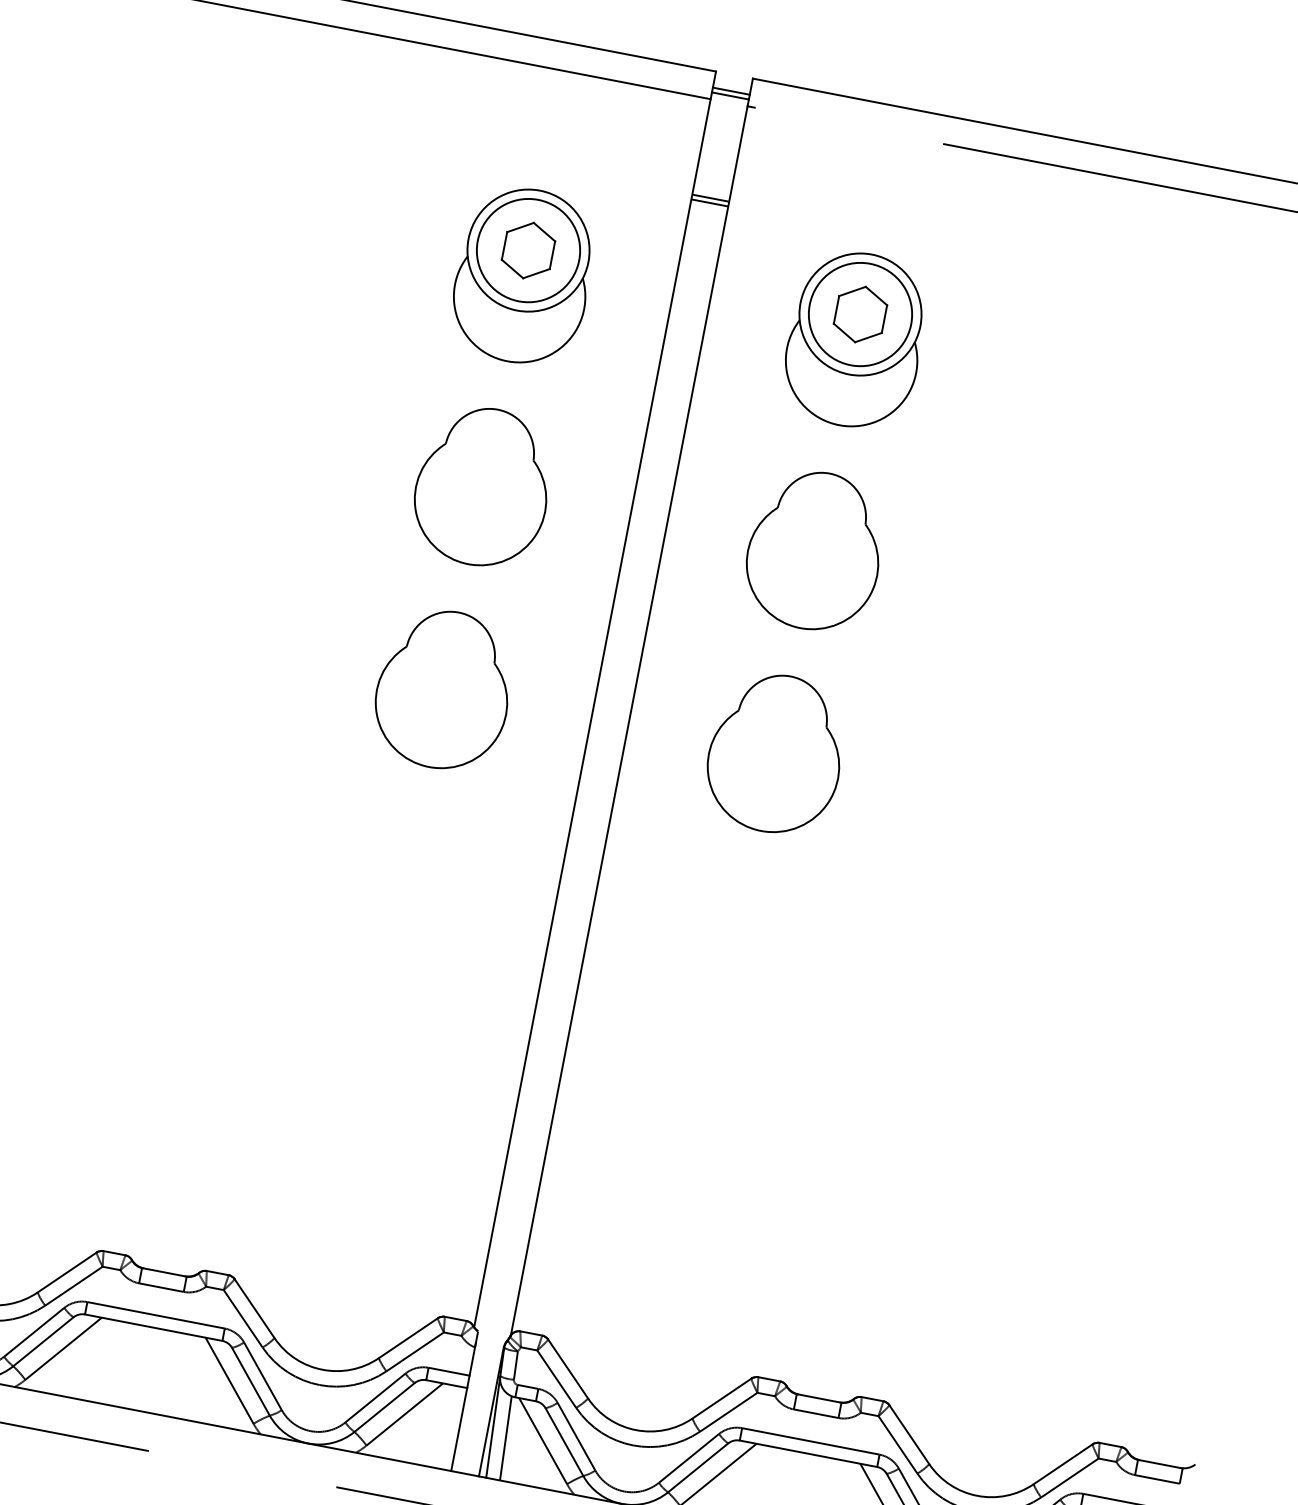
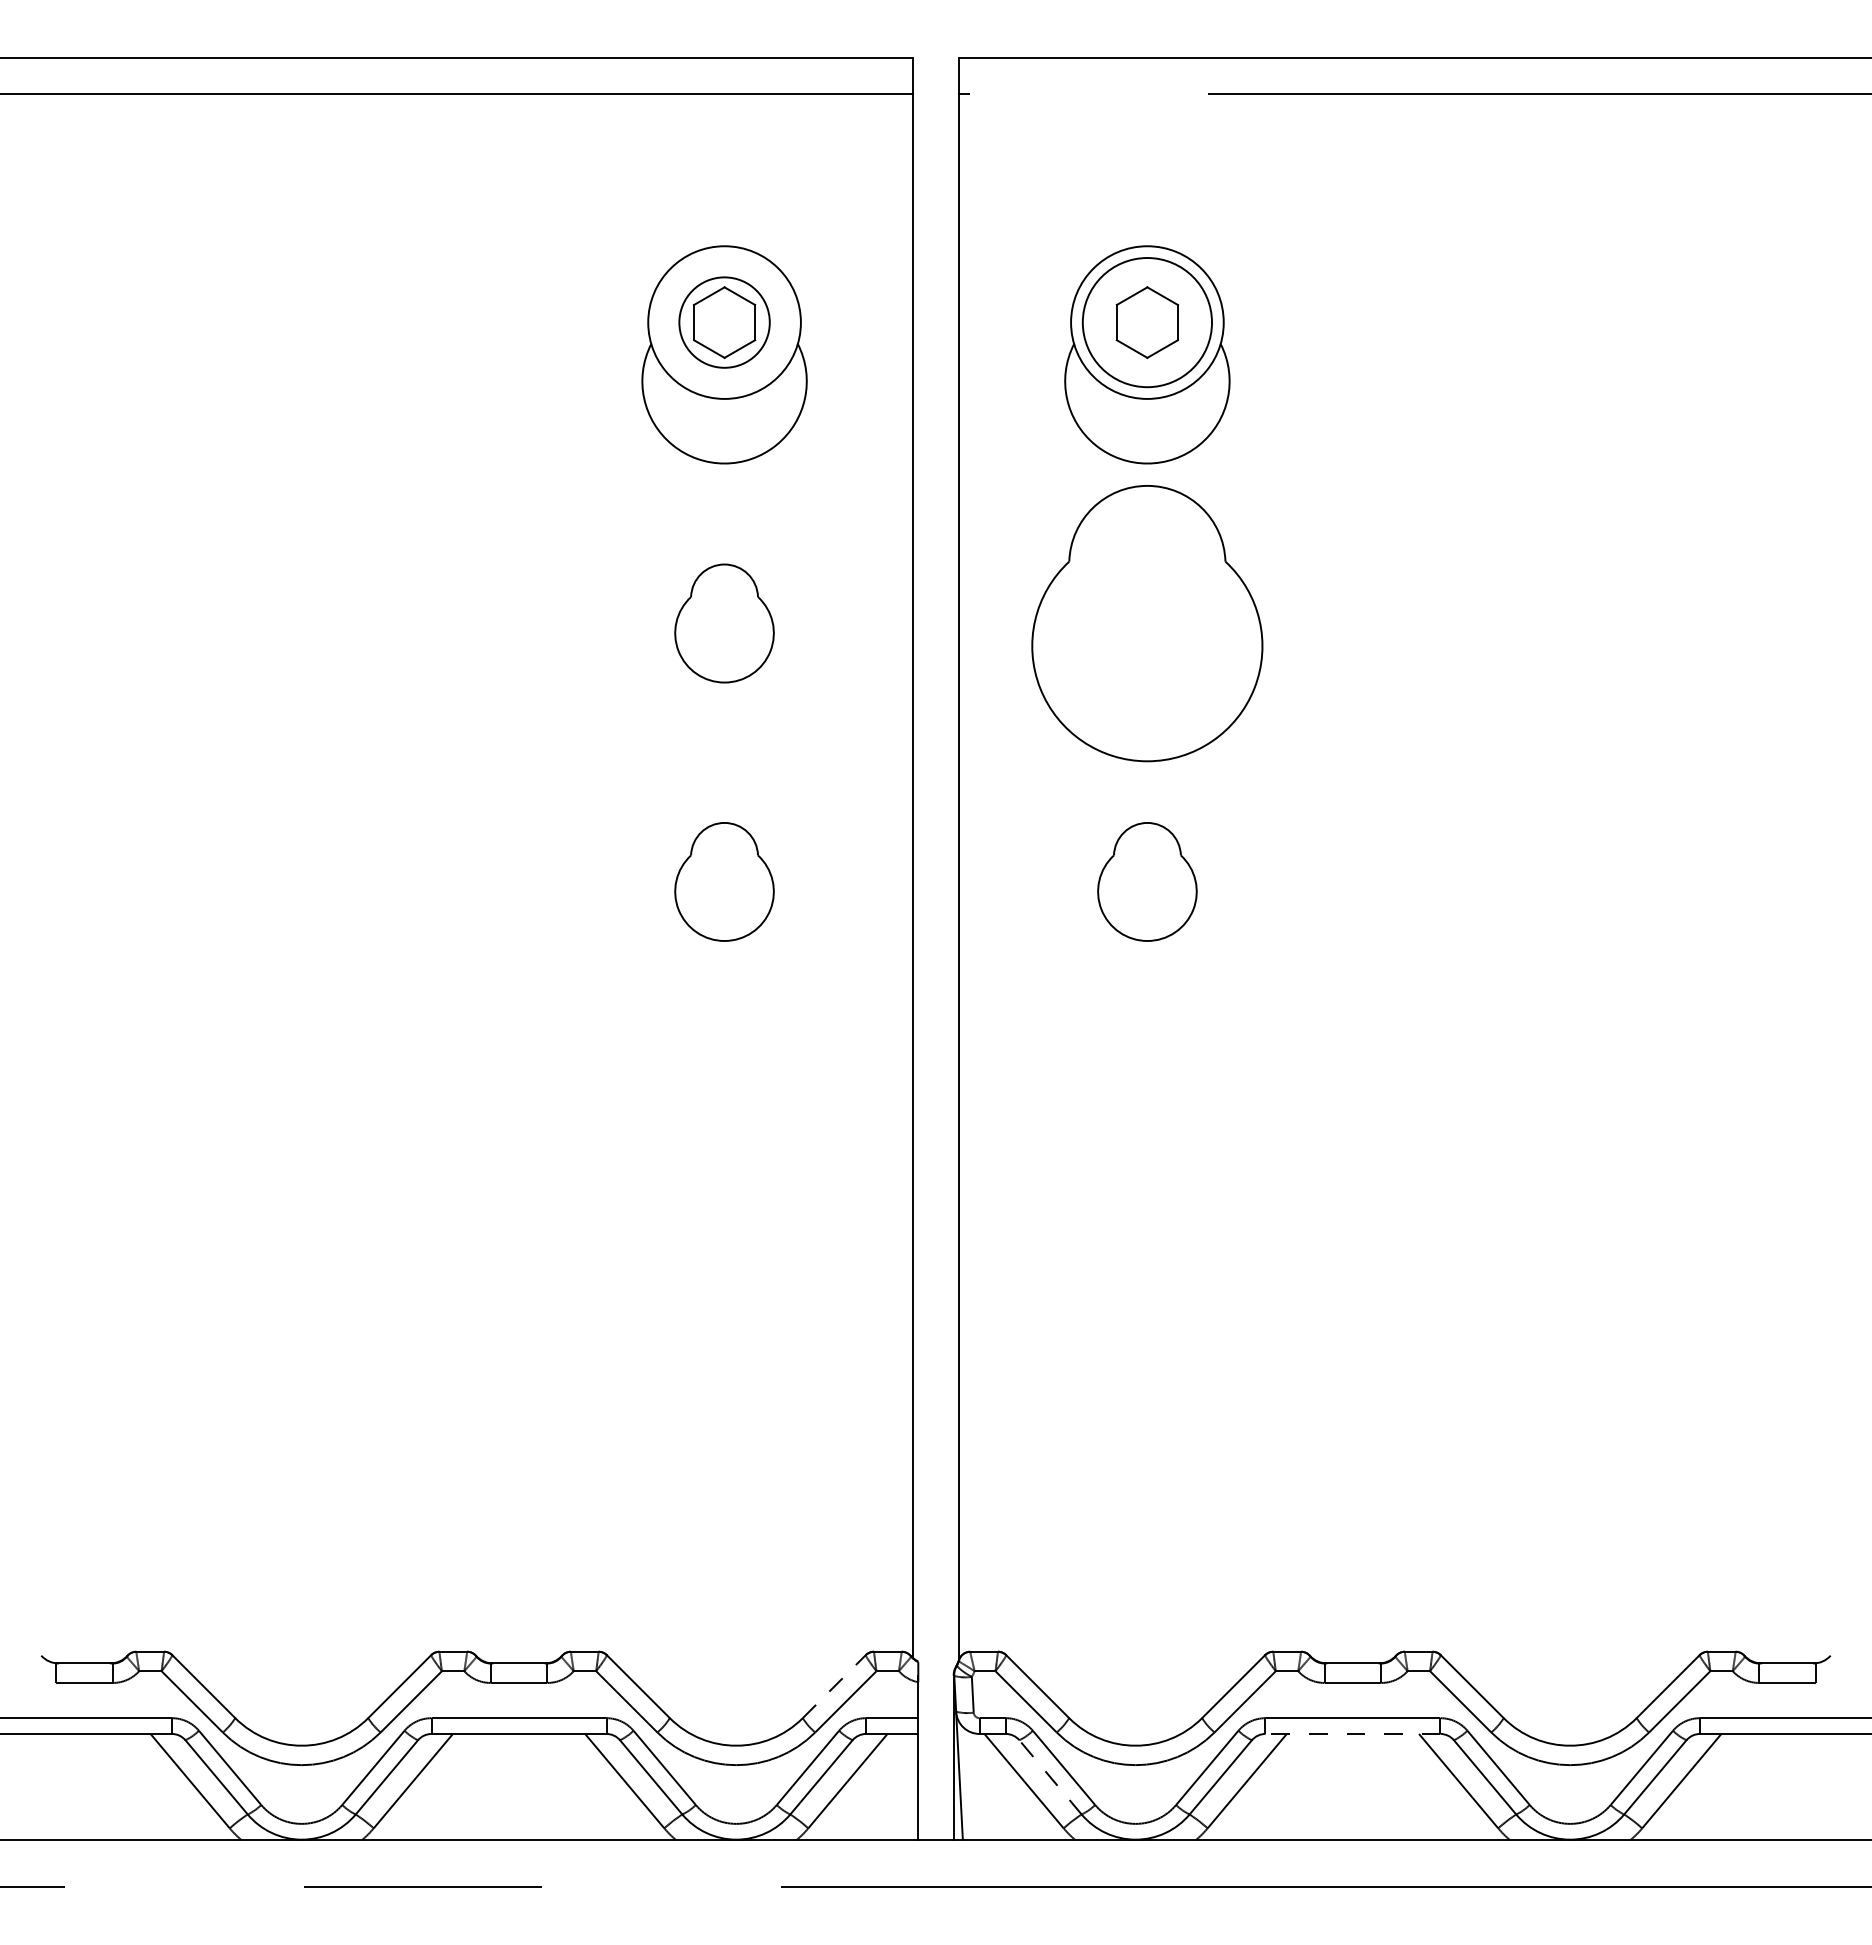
line: (731, 90) -> (935, 78), removed
line: (730, 95) -> (935, 84), removed
line: (710, 198) -> (935, 215), removed
line: (709, 203) -> (935, 221), removed
circle: (528, 250) -> (724, 322), size x0.7
part: (482, 486) -> (724, 623), size x0.6
part: (815, 550) -> (1147, 623), size x1.4
part: (443, 689) -> (724, 881), size x0.6
part: (776, 753) -> (1147, 881), size x0.6
line: (408, 1338) -> (834, 1686), solid -> dashed
line: (505, 1438) -> (977, 1786), removed
line: (564, 1441) -> (1050, 1776), solid -> dashed
line: (808, 1453) -> (1352, 1733), solid -> dashed

